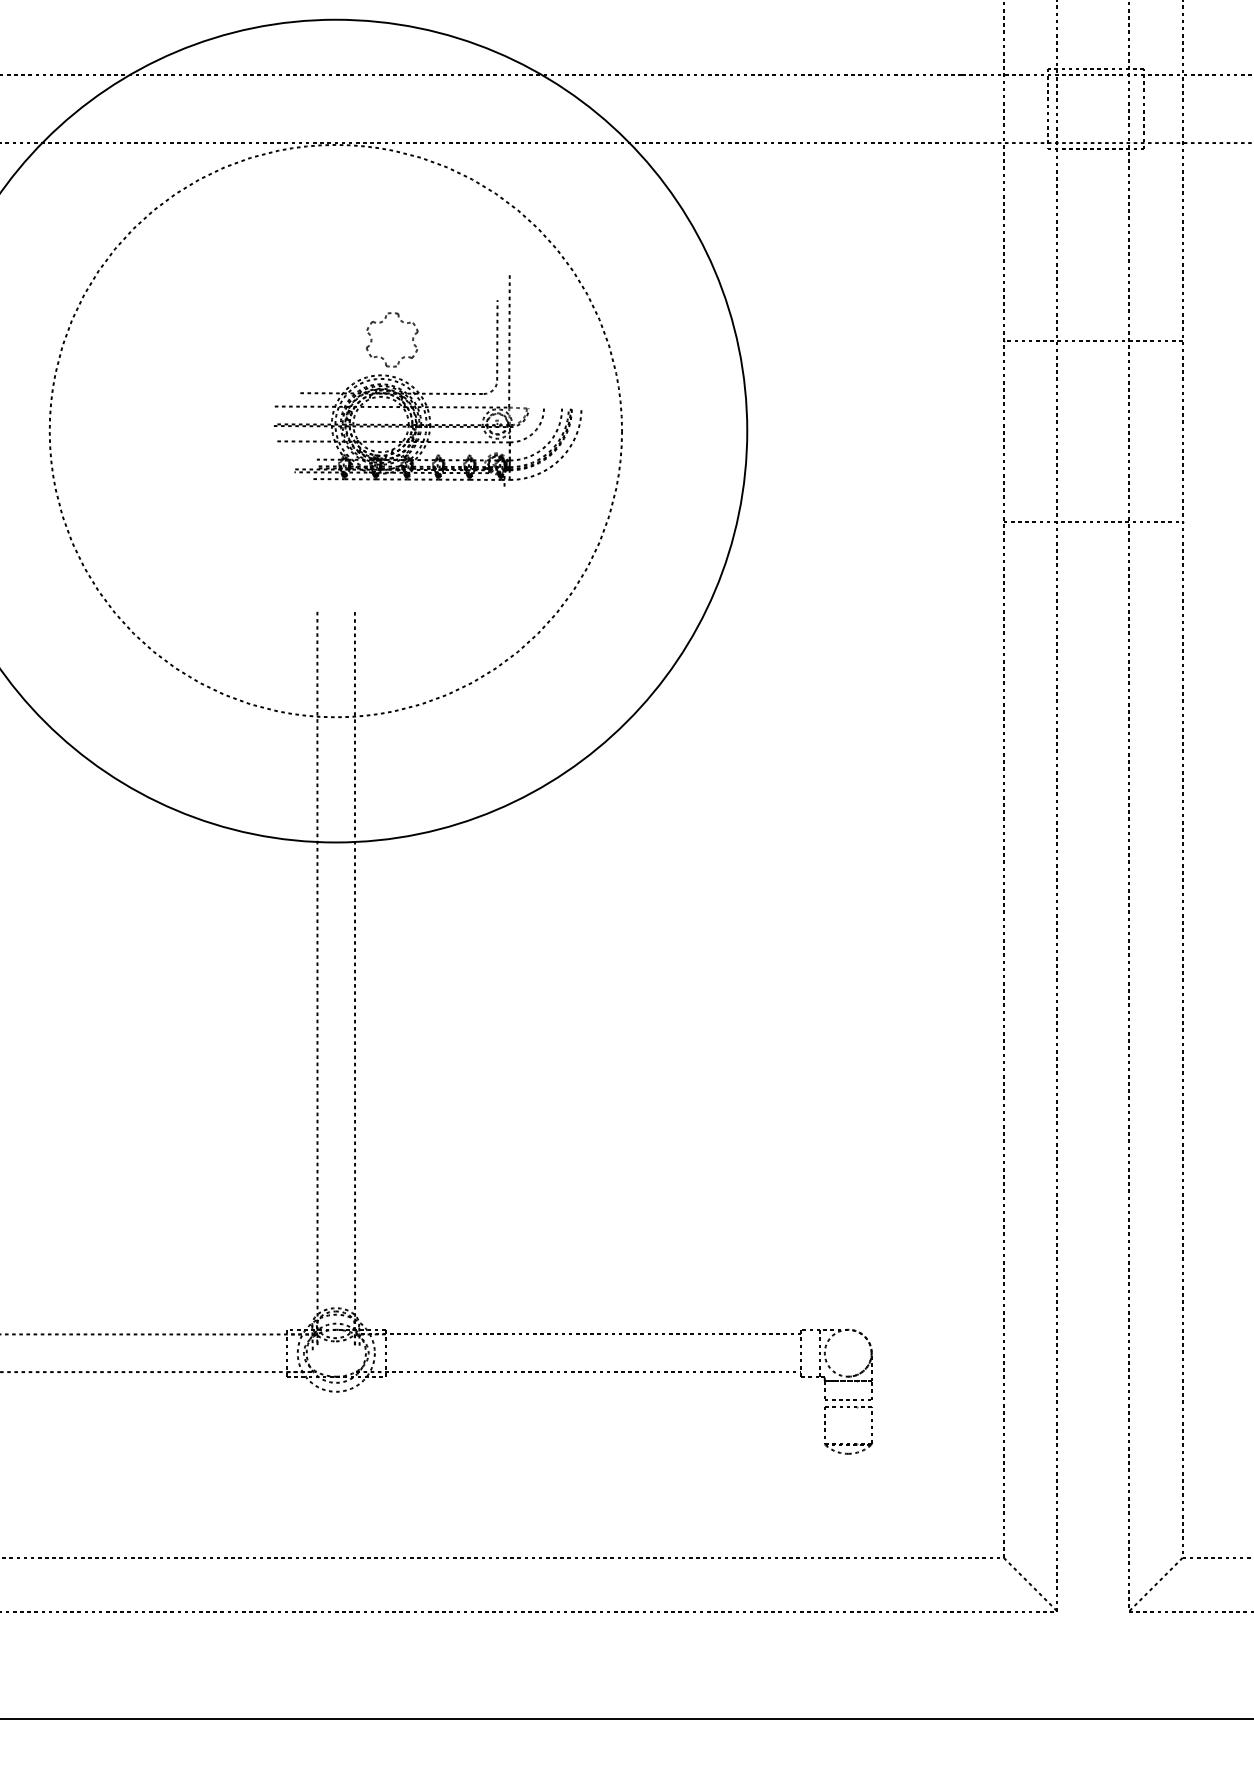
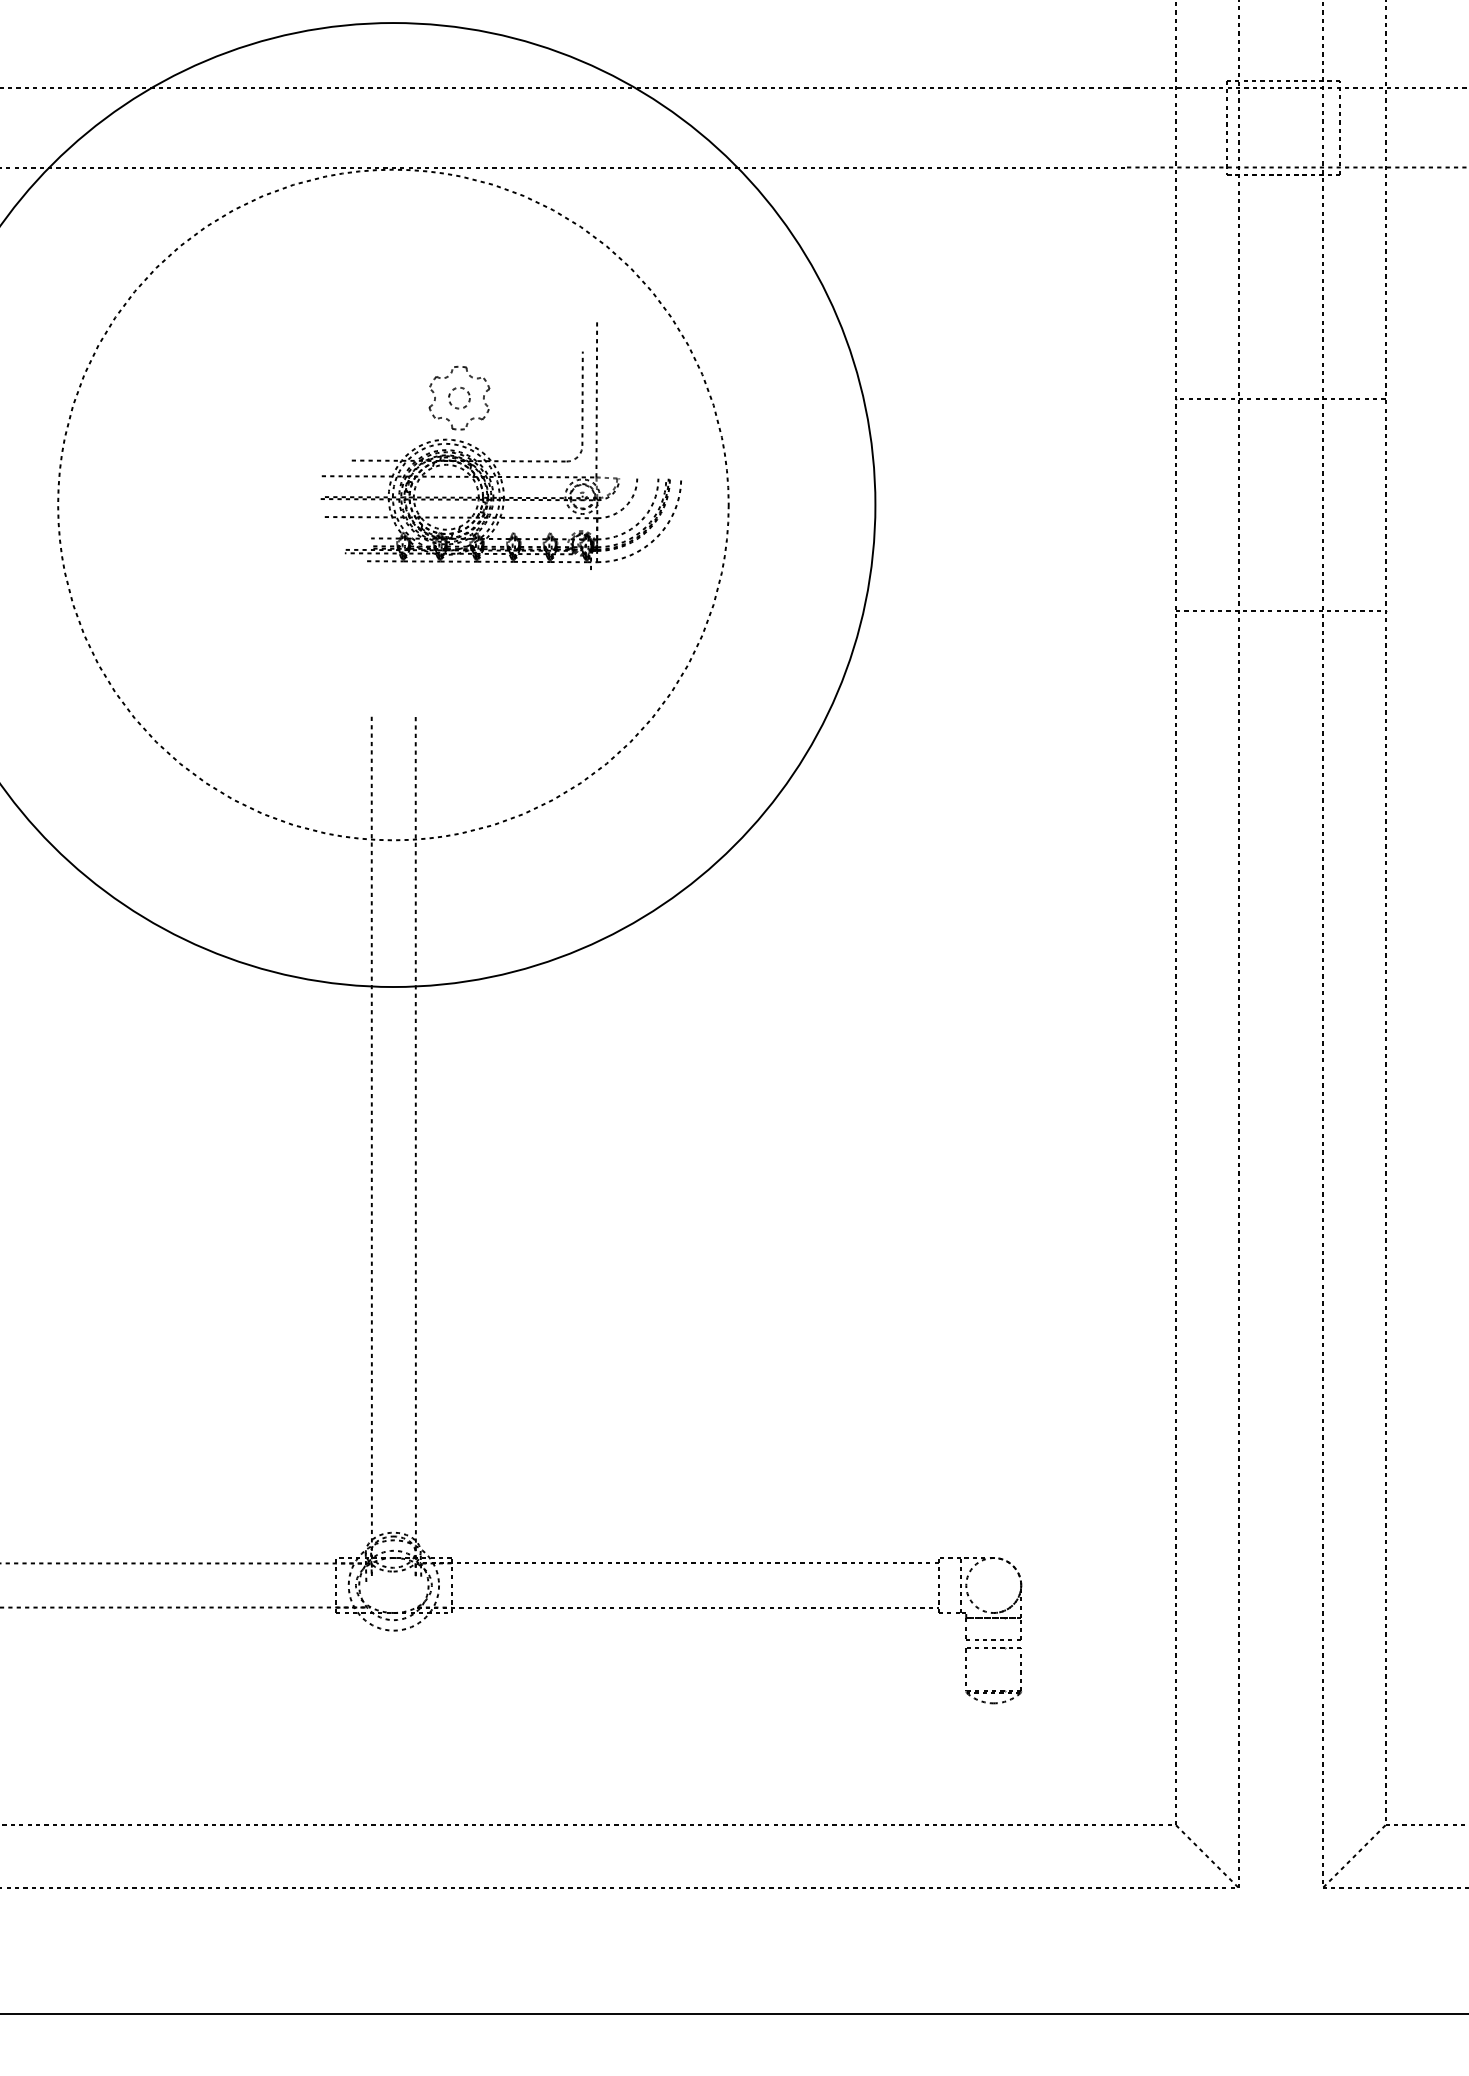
circle: (392, 339) -> (459, 397), added

